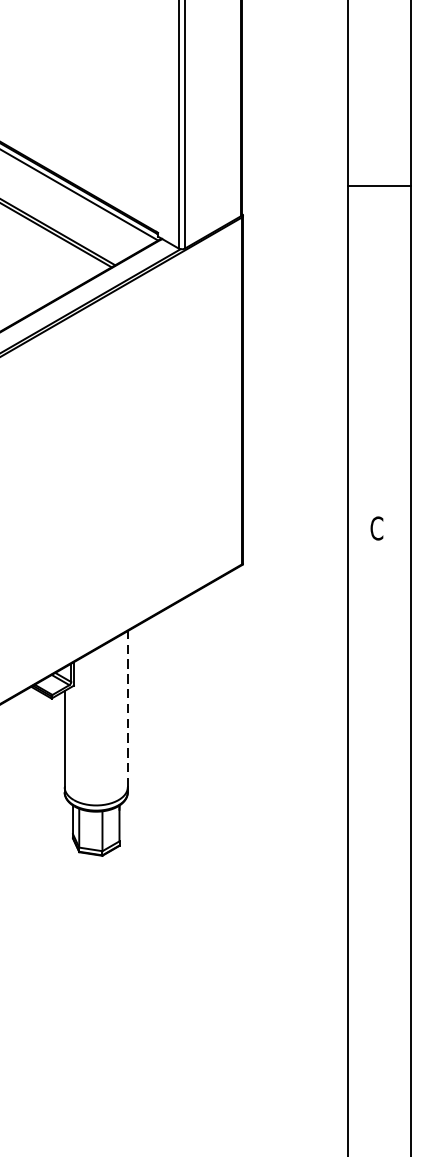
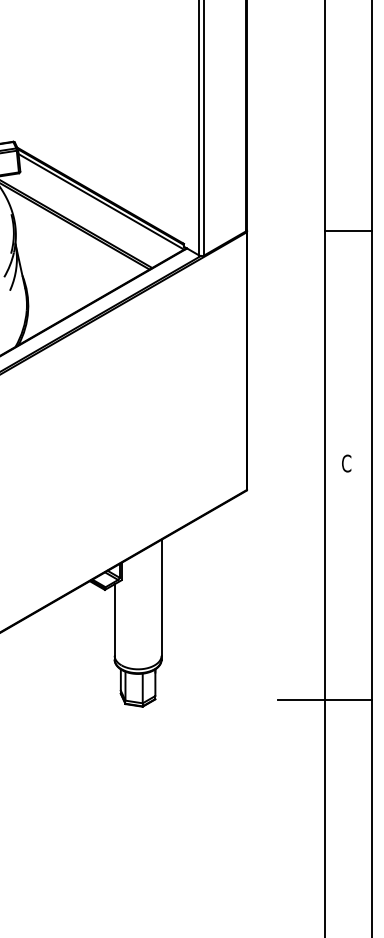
line: (379, 186) -> (348, 231), moved
line: (127, 708) -> (161, 597), dashed -> solid
line: (348, 847) -> (325, 700), added

